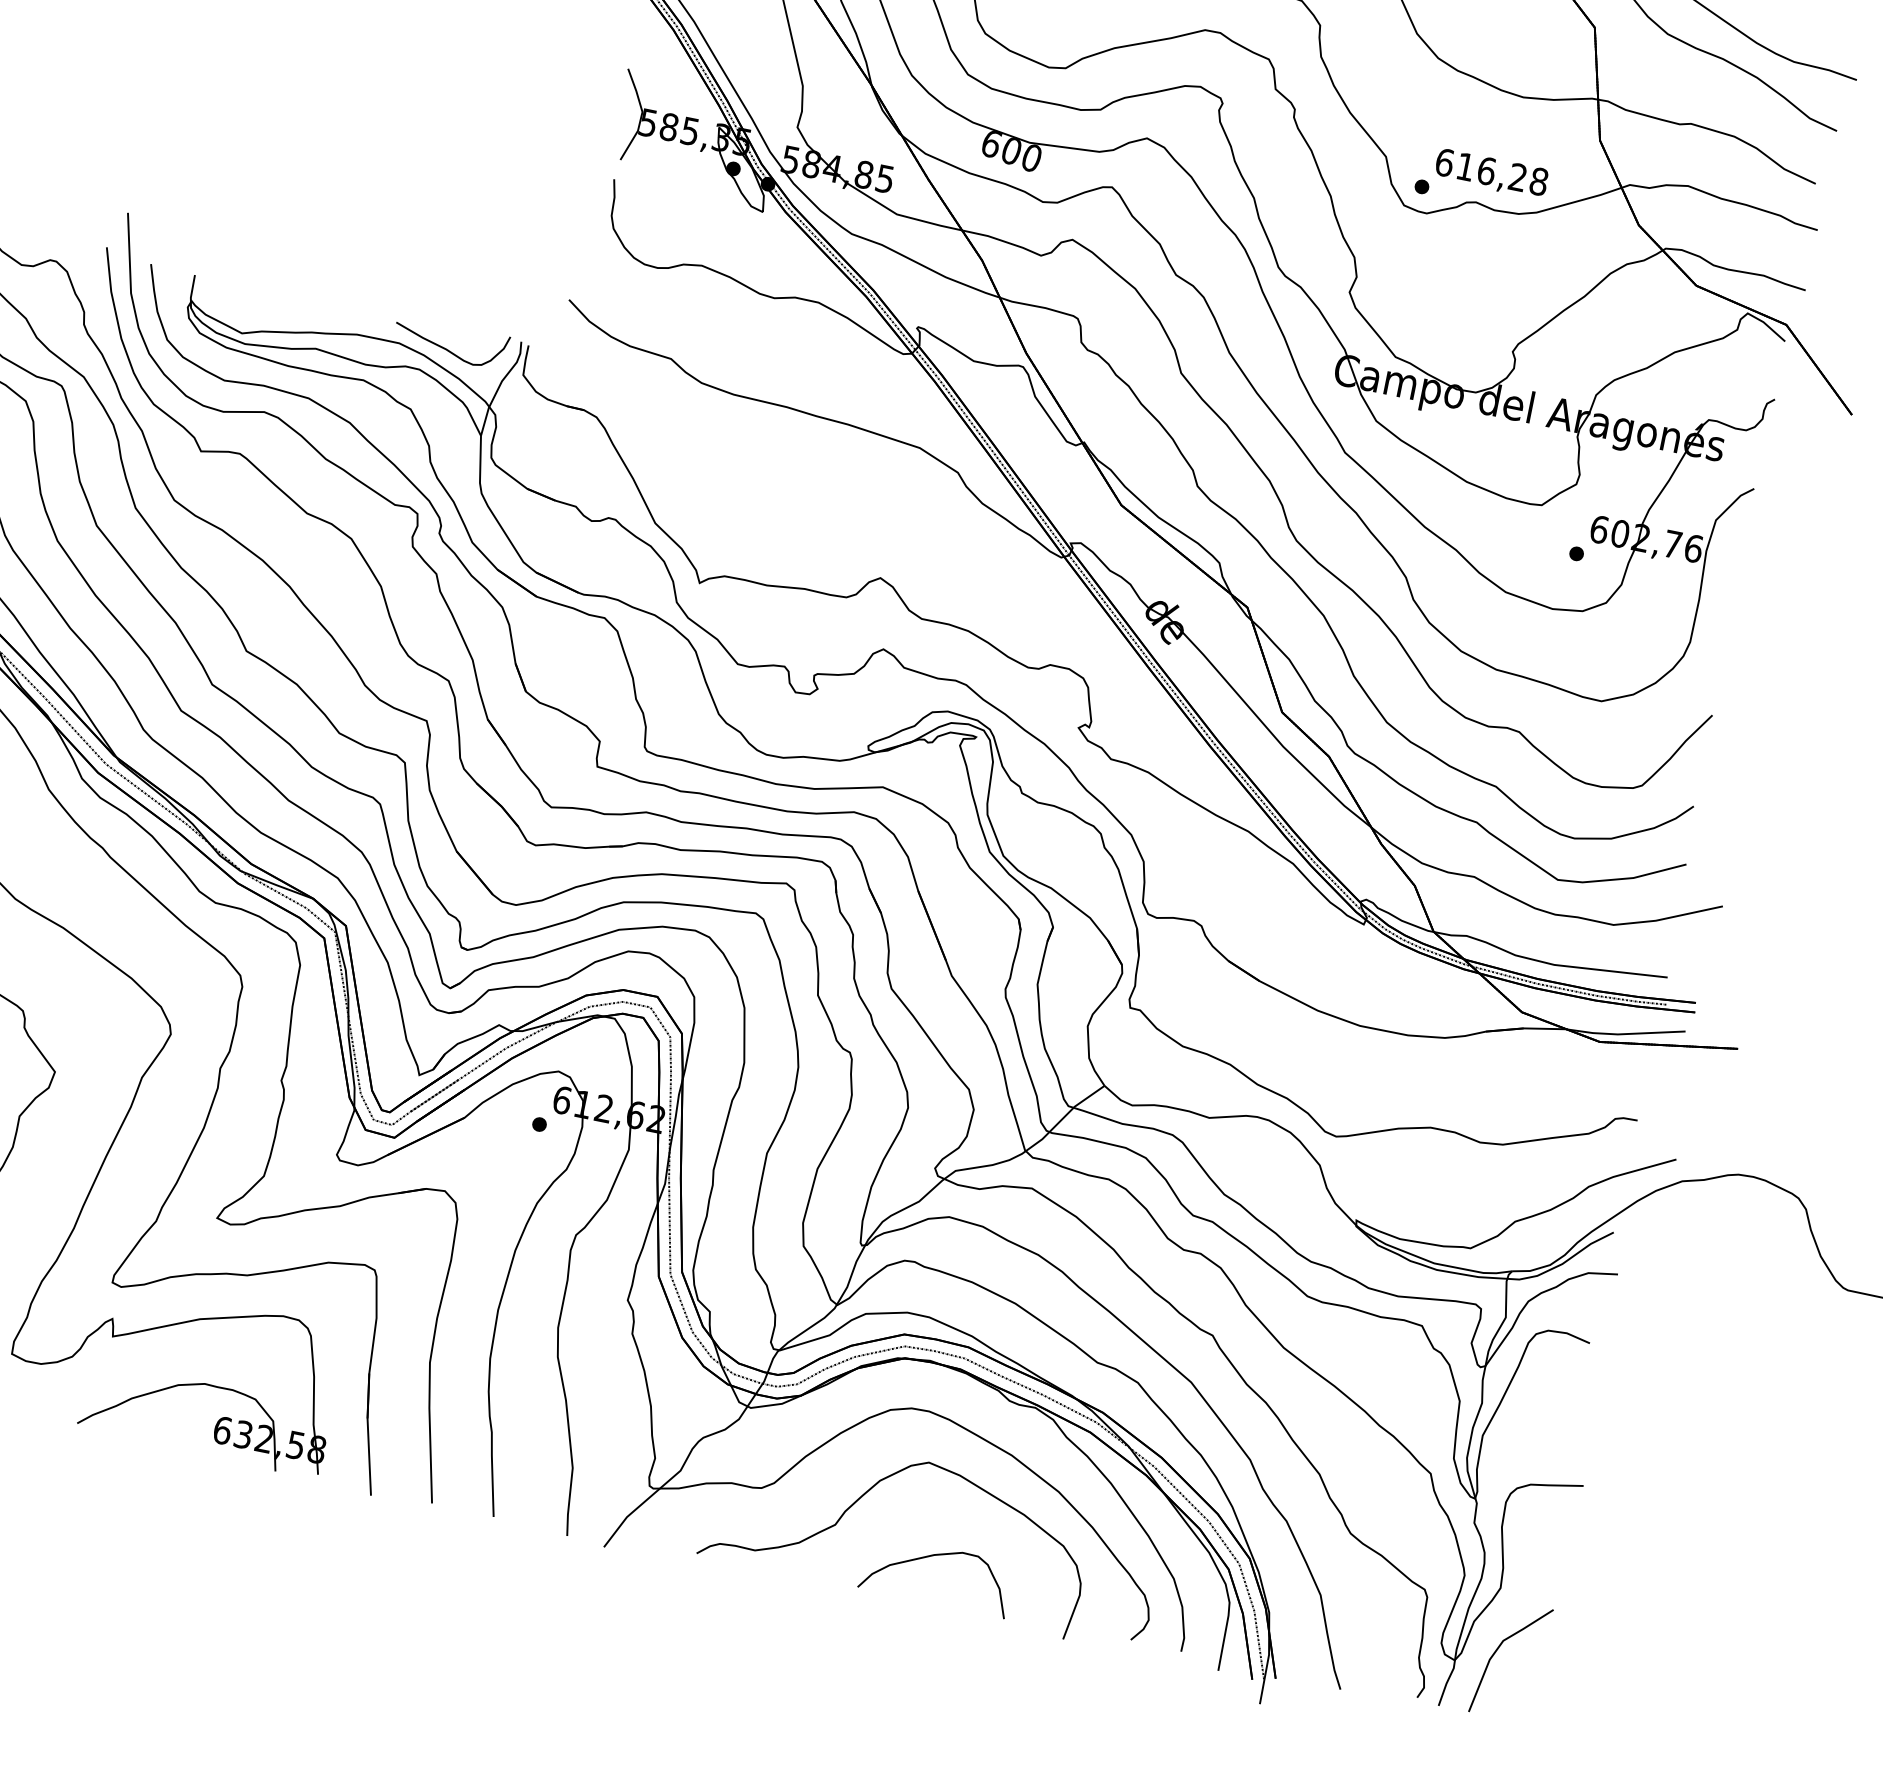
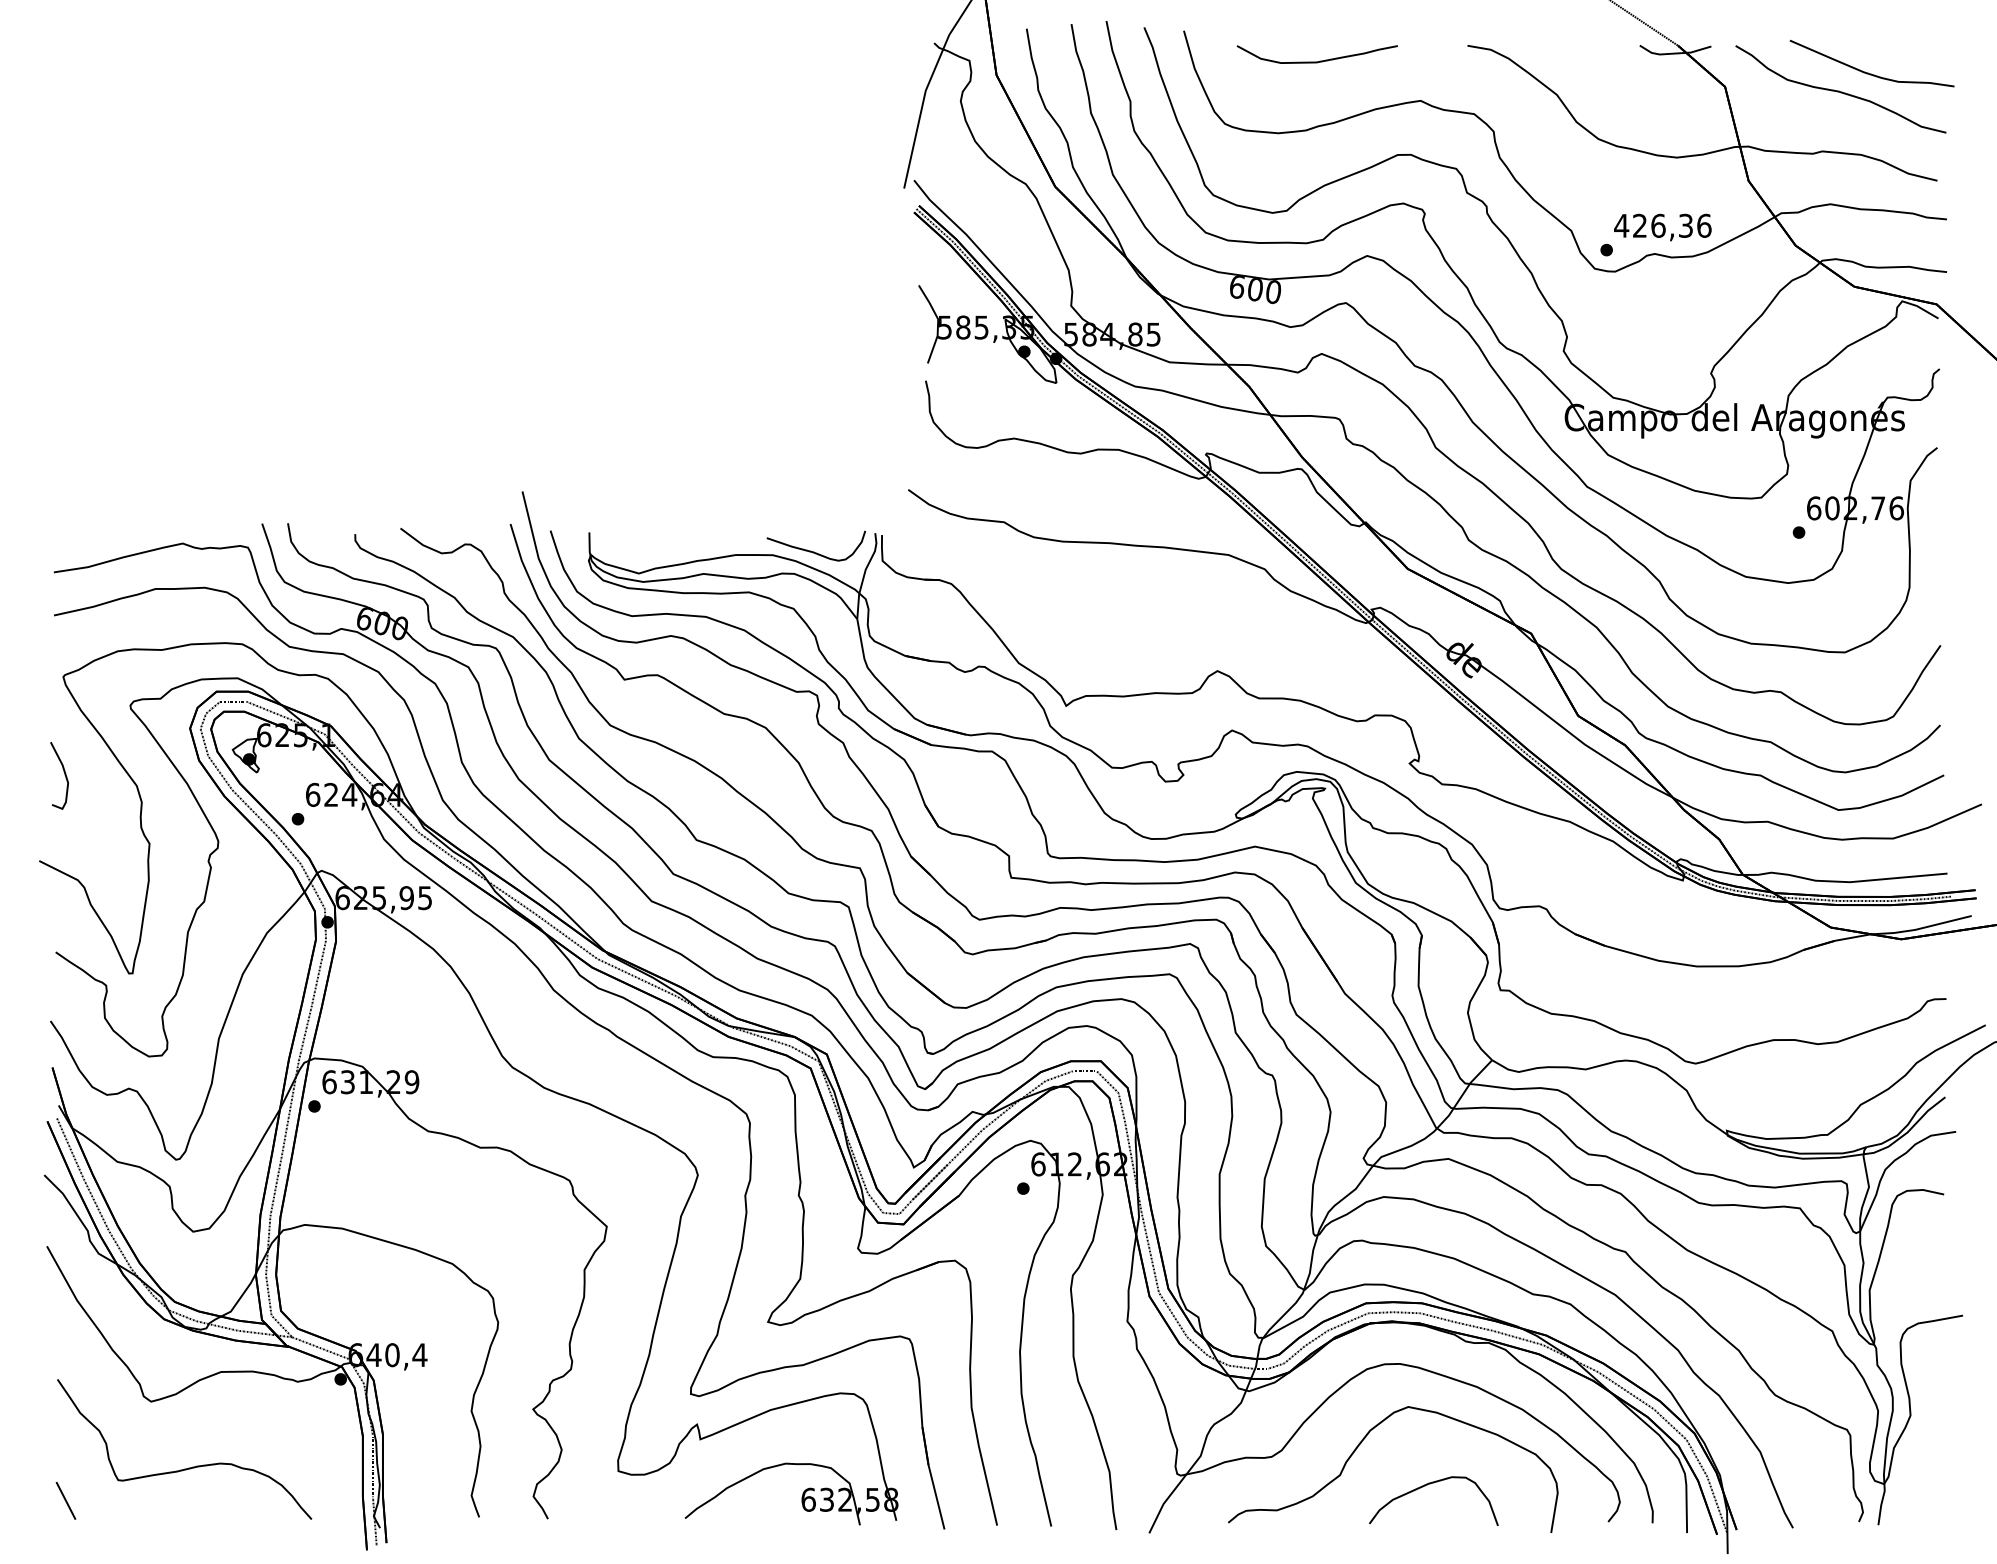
text: (1491, 171) -> (1662, 225), 616,28 -> 426,36
line: (1498, 1649) -> (1919, 1467), removed

